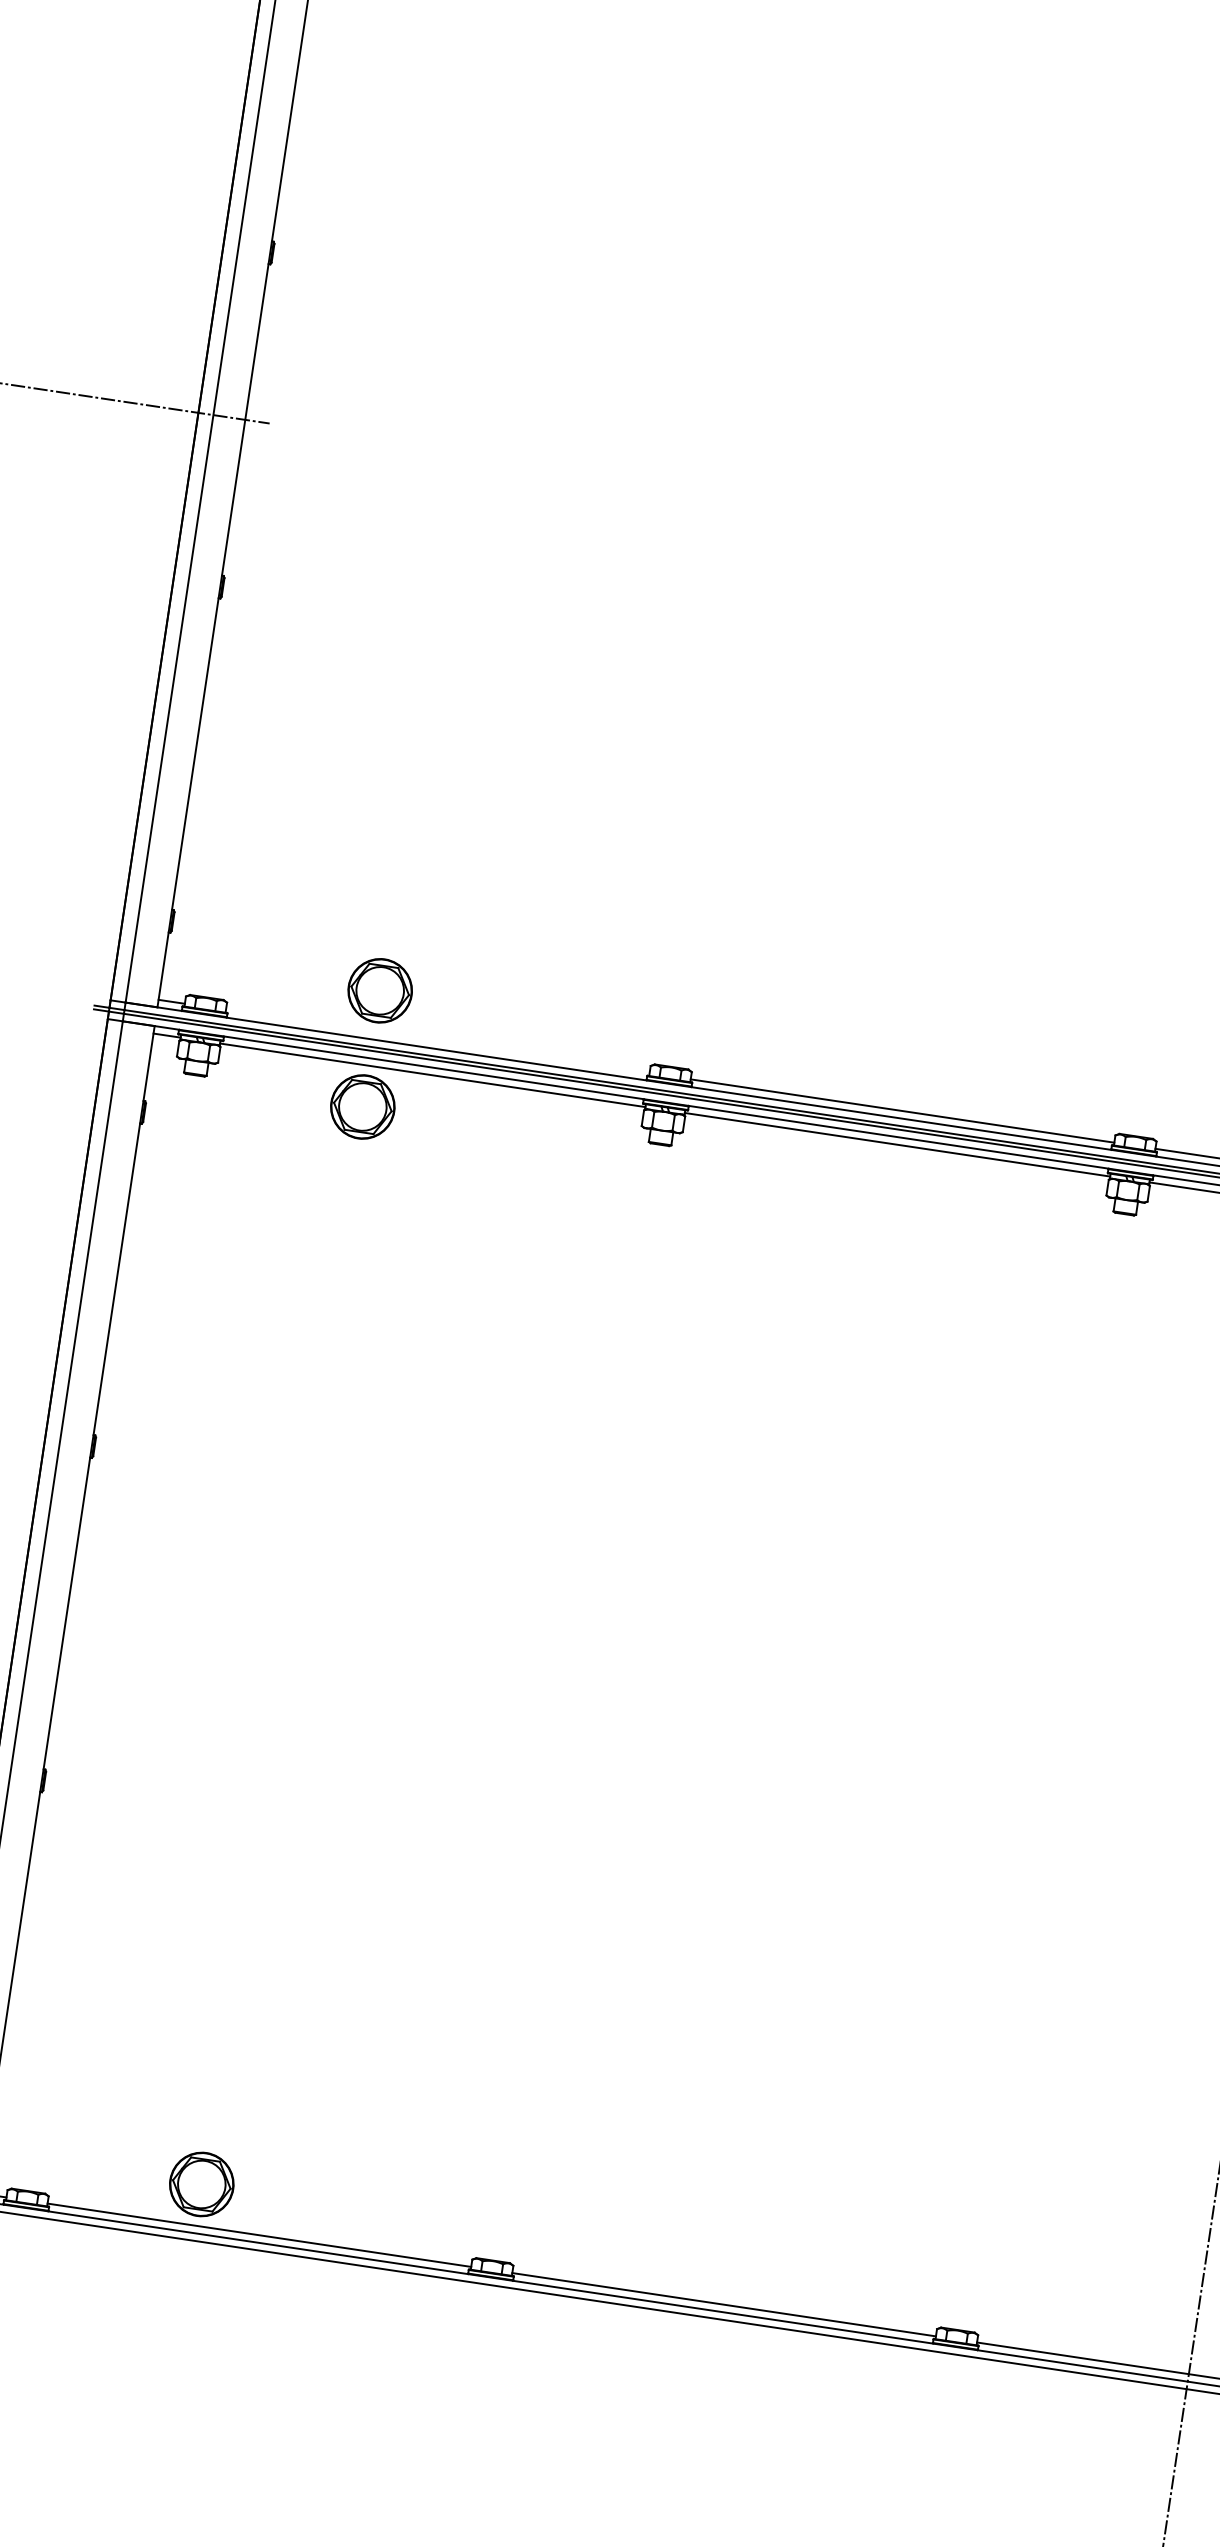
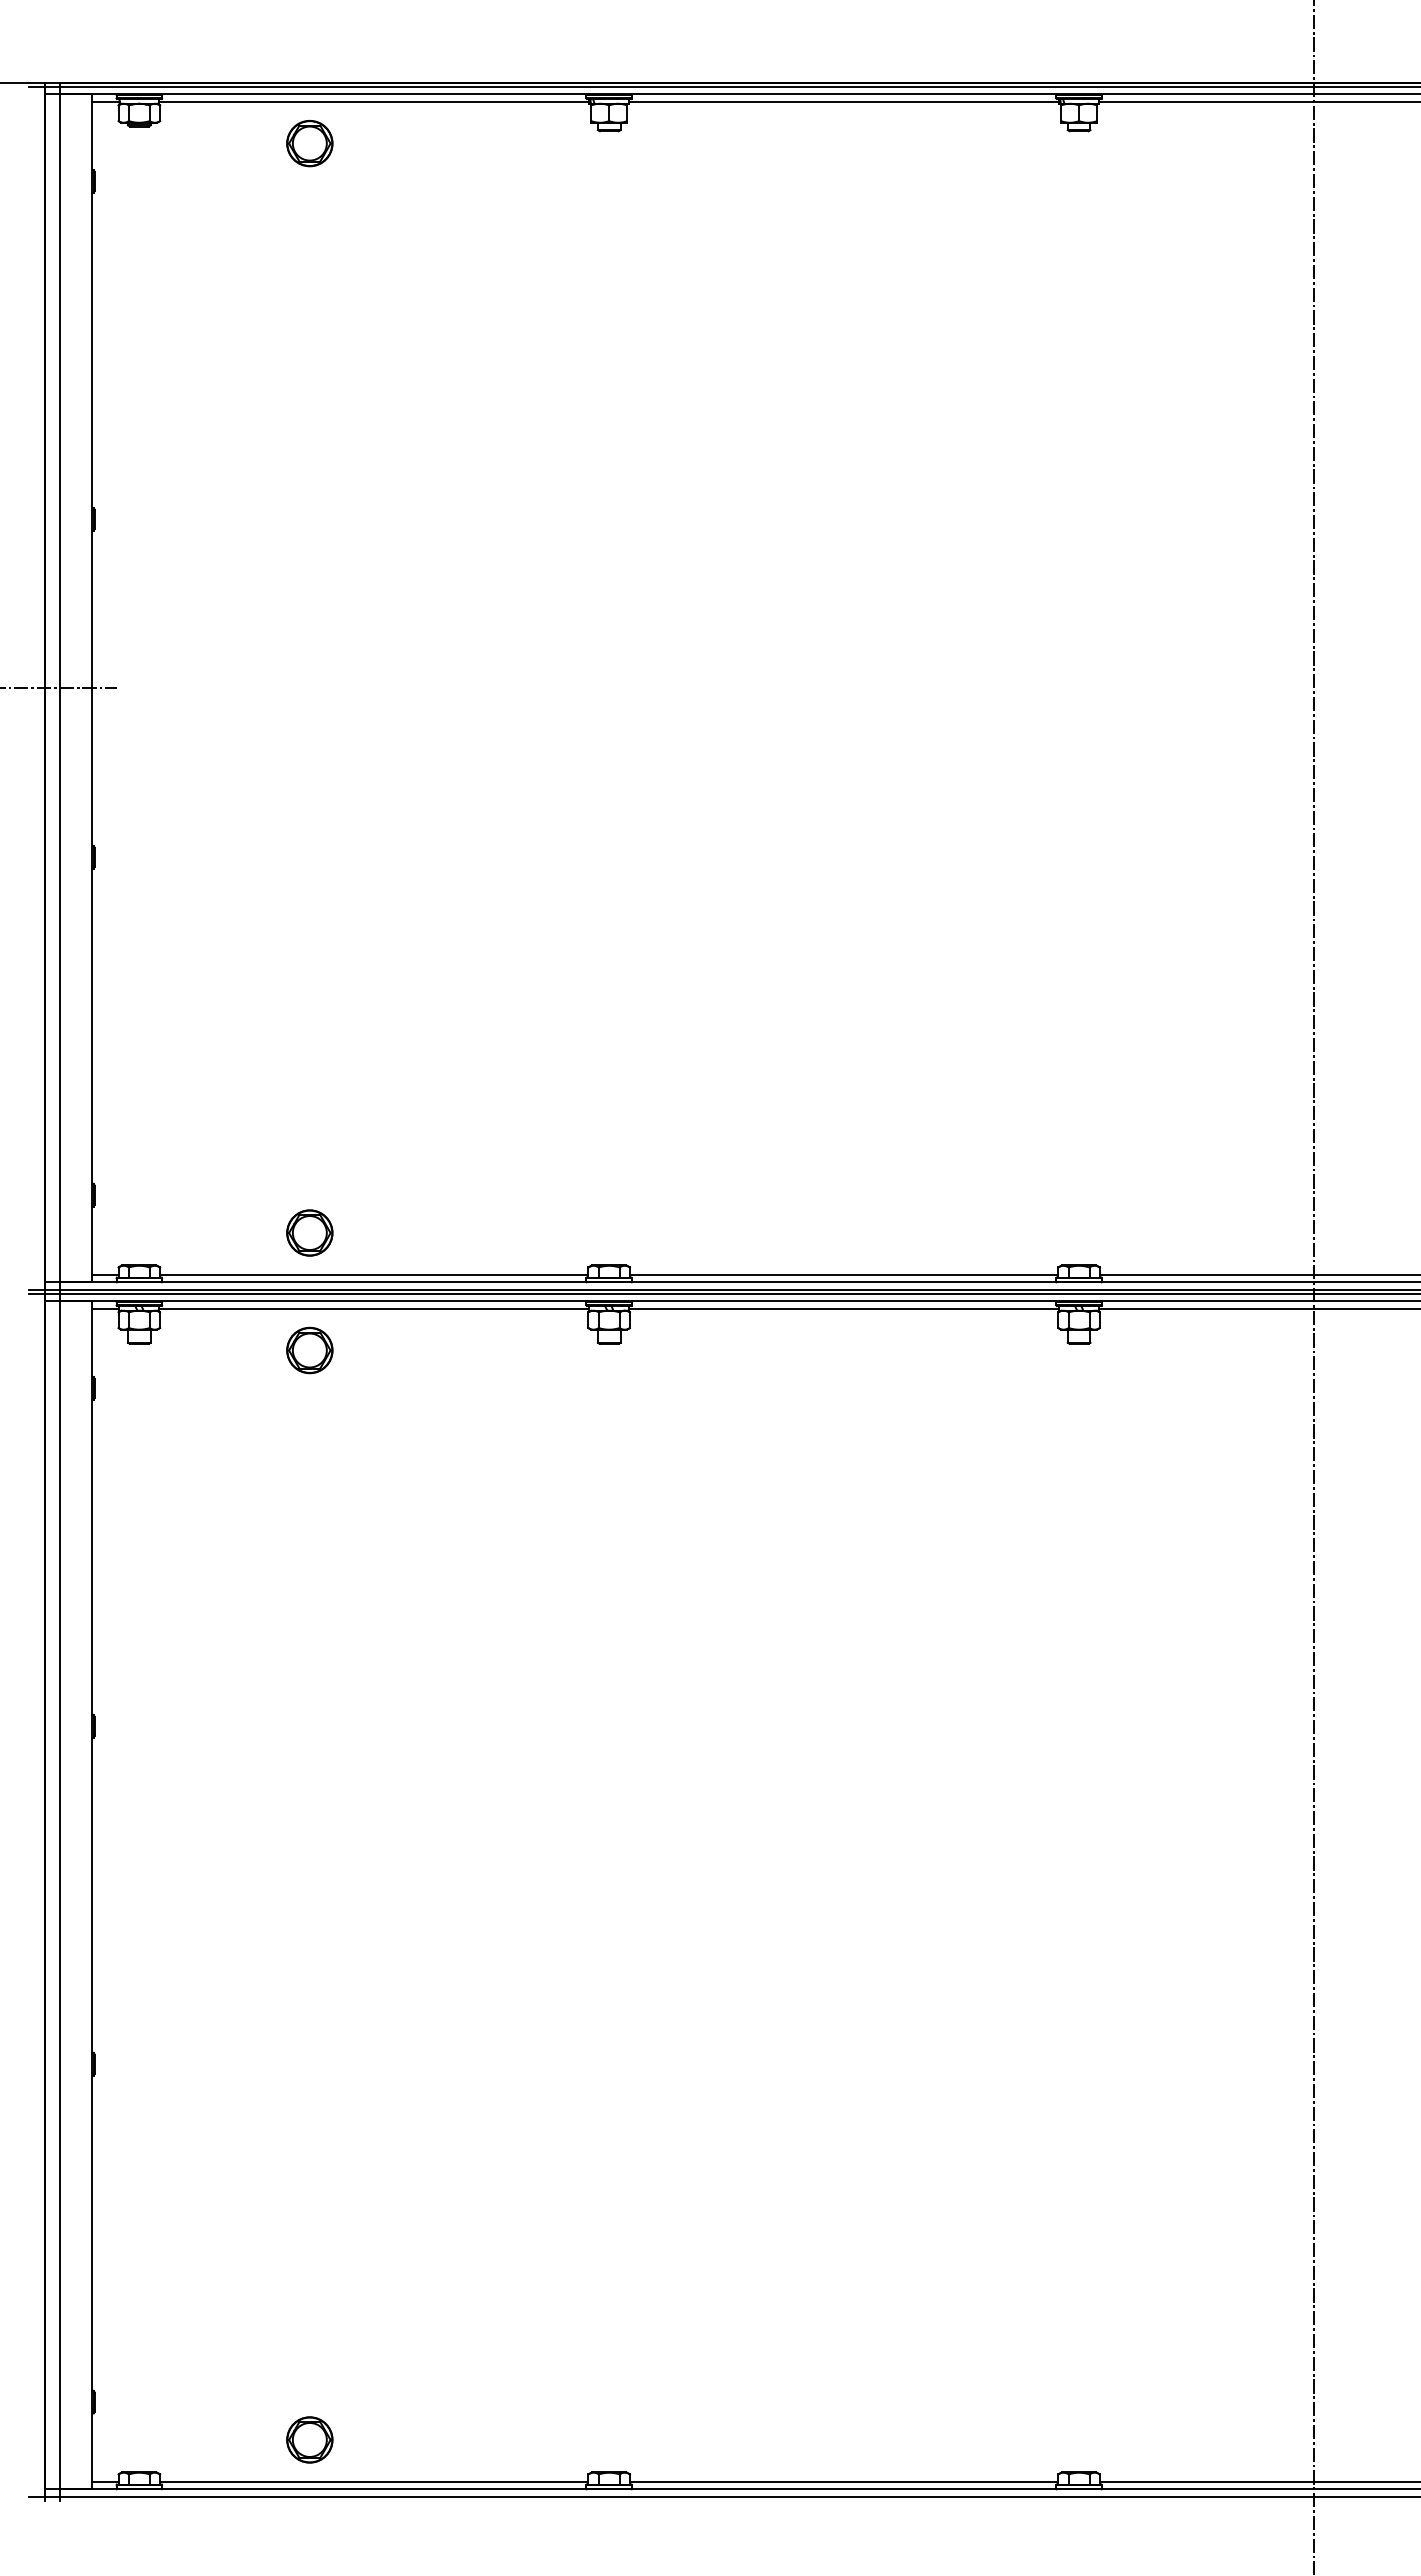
part: (379, 990) -> (309, 1232), size x0.71
line: (438, 1041) -> (374, 1274), added
part: (362, 1106) -> (309, 1350), size x0.71
part: (201, 2183) -> (309, 2439), size x0.71

